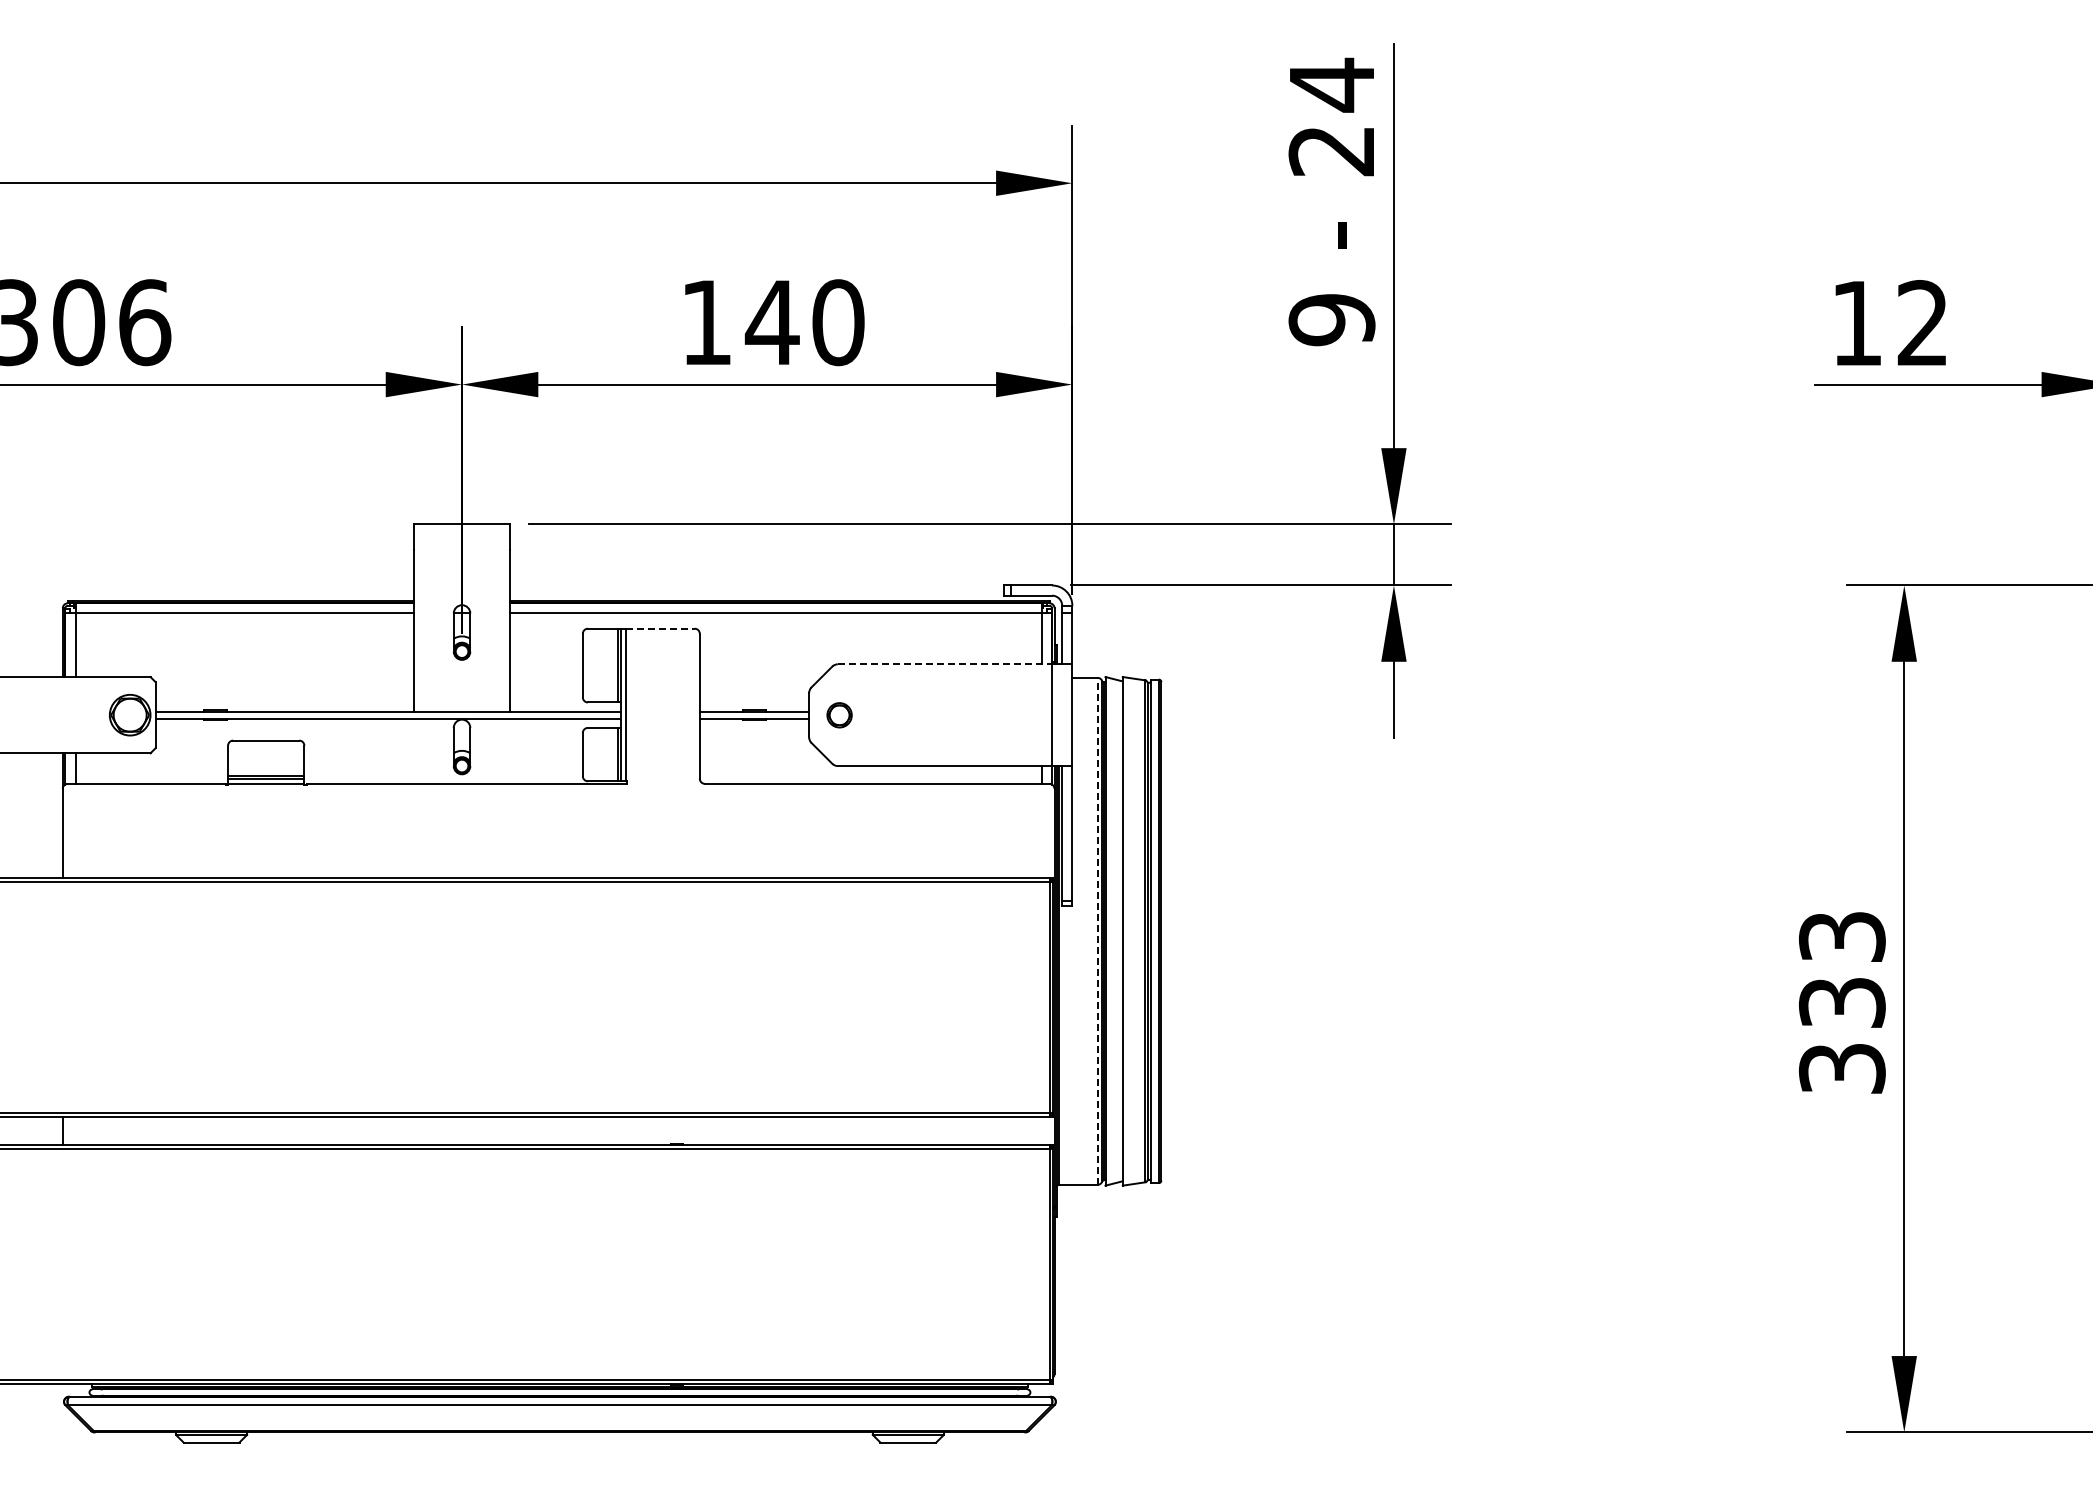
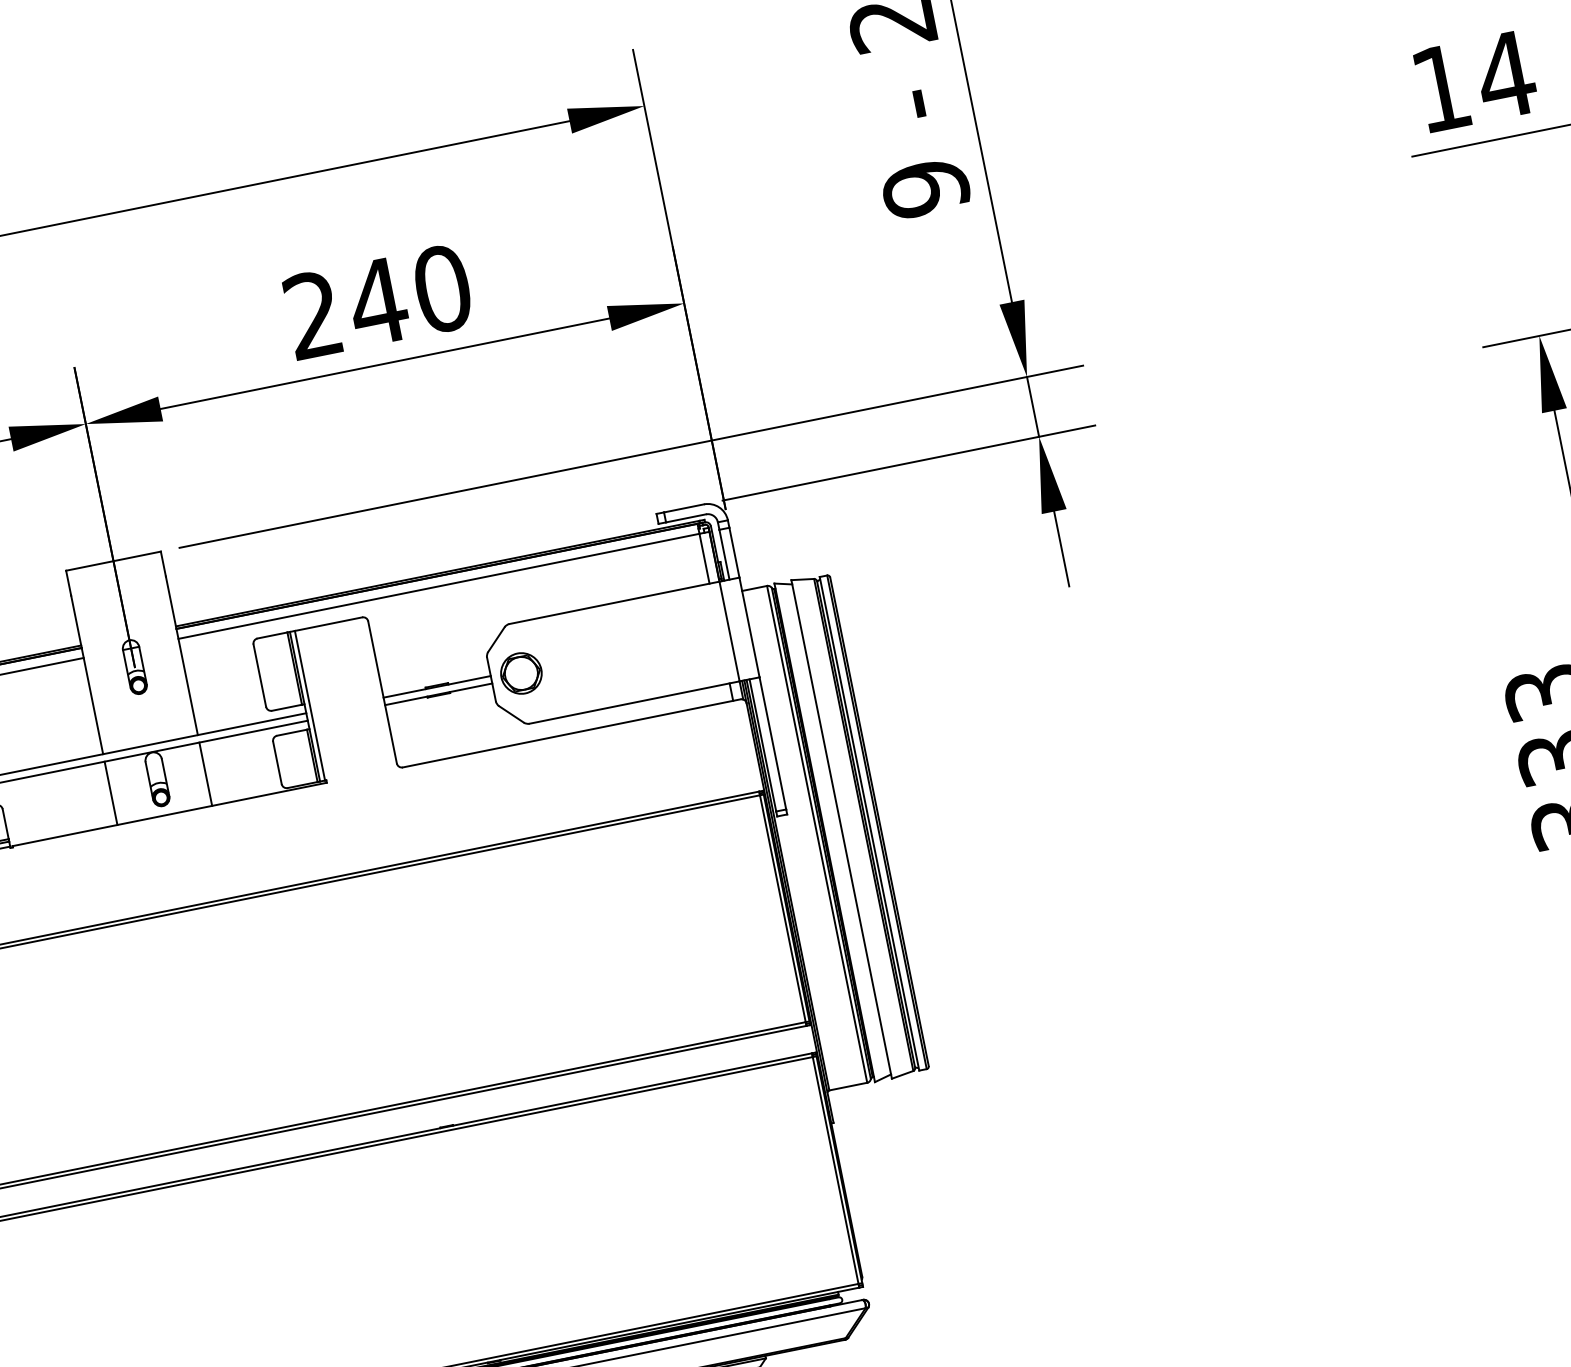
text: (705, 321) -> (312, 314), 140 -> 240
text: (1922, 322) -> (1505, 74), 12 -> 14
line: (660, 628) -> (328, 623), dashed -> solid
line: (945, 664) -> (615, 602), dashed -> solid
part: (839, 715) -> (521, 673), size x1.67
line: (413, 751) -> (110, 793), added
line: (510, 751) -> (205, 774), added
line: (1097, 930) -> (816, 833), dashed -> solid

